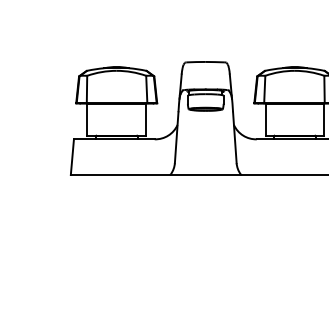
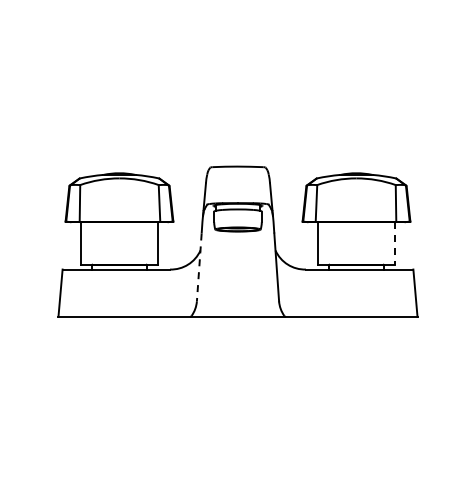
line: (324, 119) -> (395, 243), solid -> dashed
line: (176, 137) -> (199, 267), solid -> dashed

